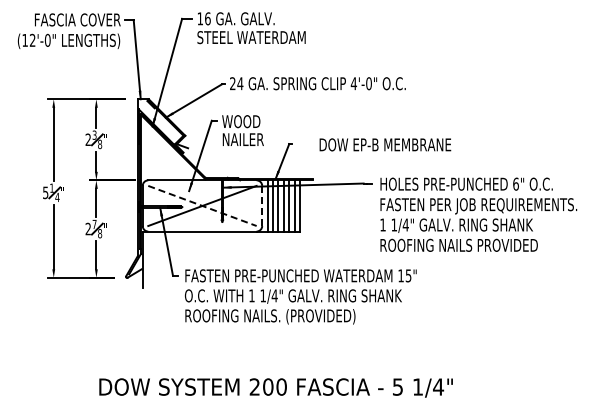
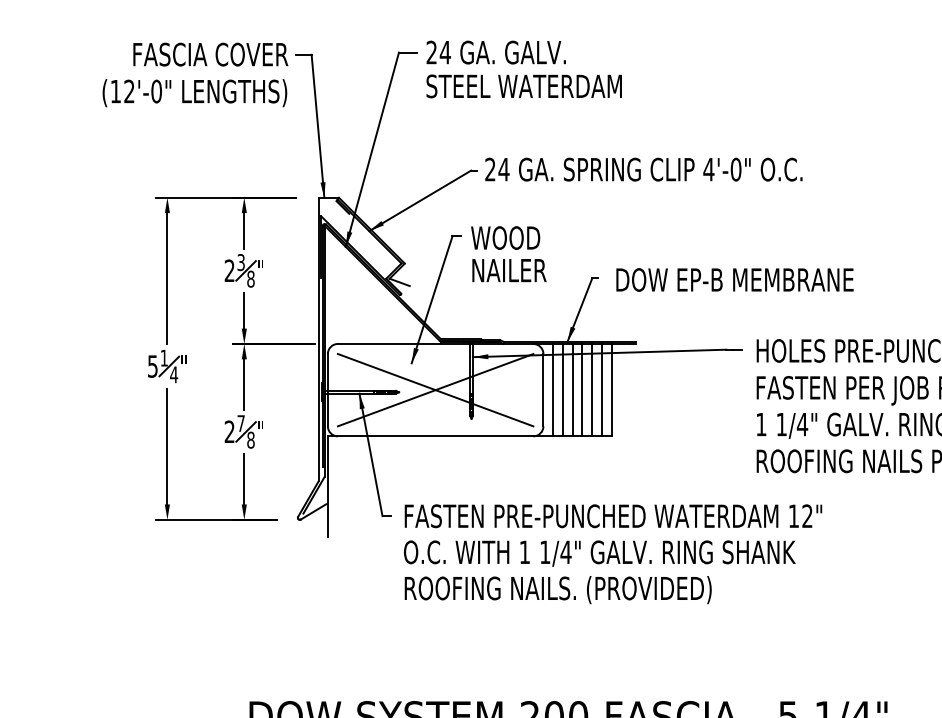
text: (203, 18) -> (437, 51), 16 -> 24
text: (385, 144) -> (735, 279), moved
line: (202, 205) -> (435, 389), dashed -> solid
line: (262, 205) -> (543, 389), dashed -> solid
text: (408, 275) -> (807, 515), 15" -> 12"

